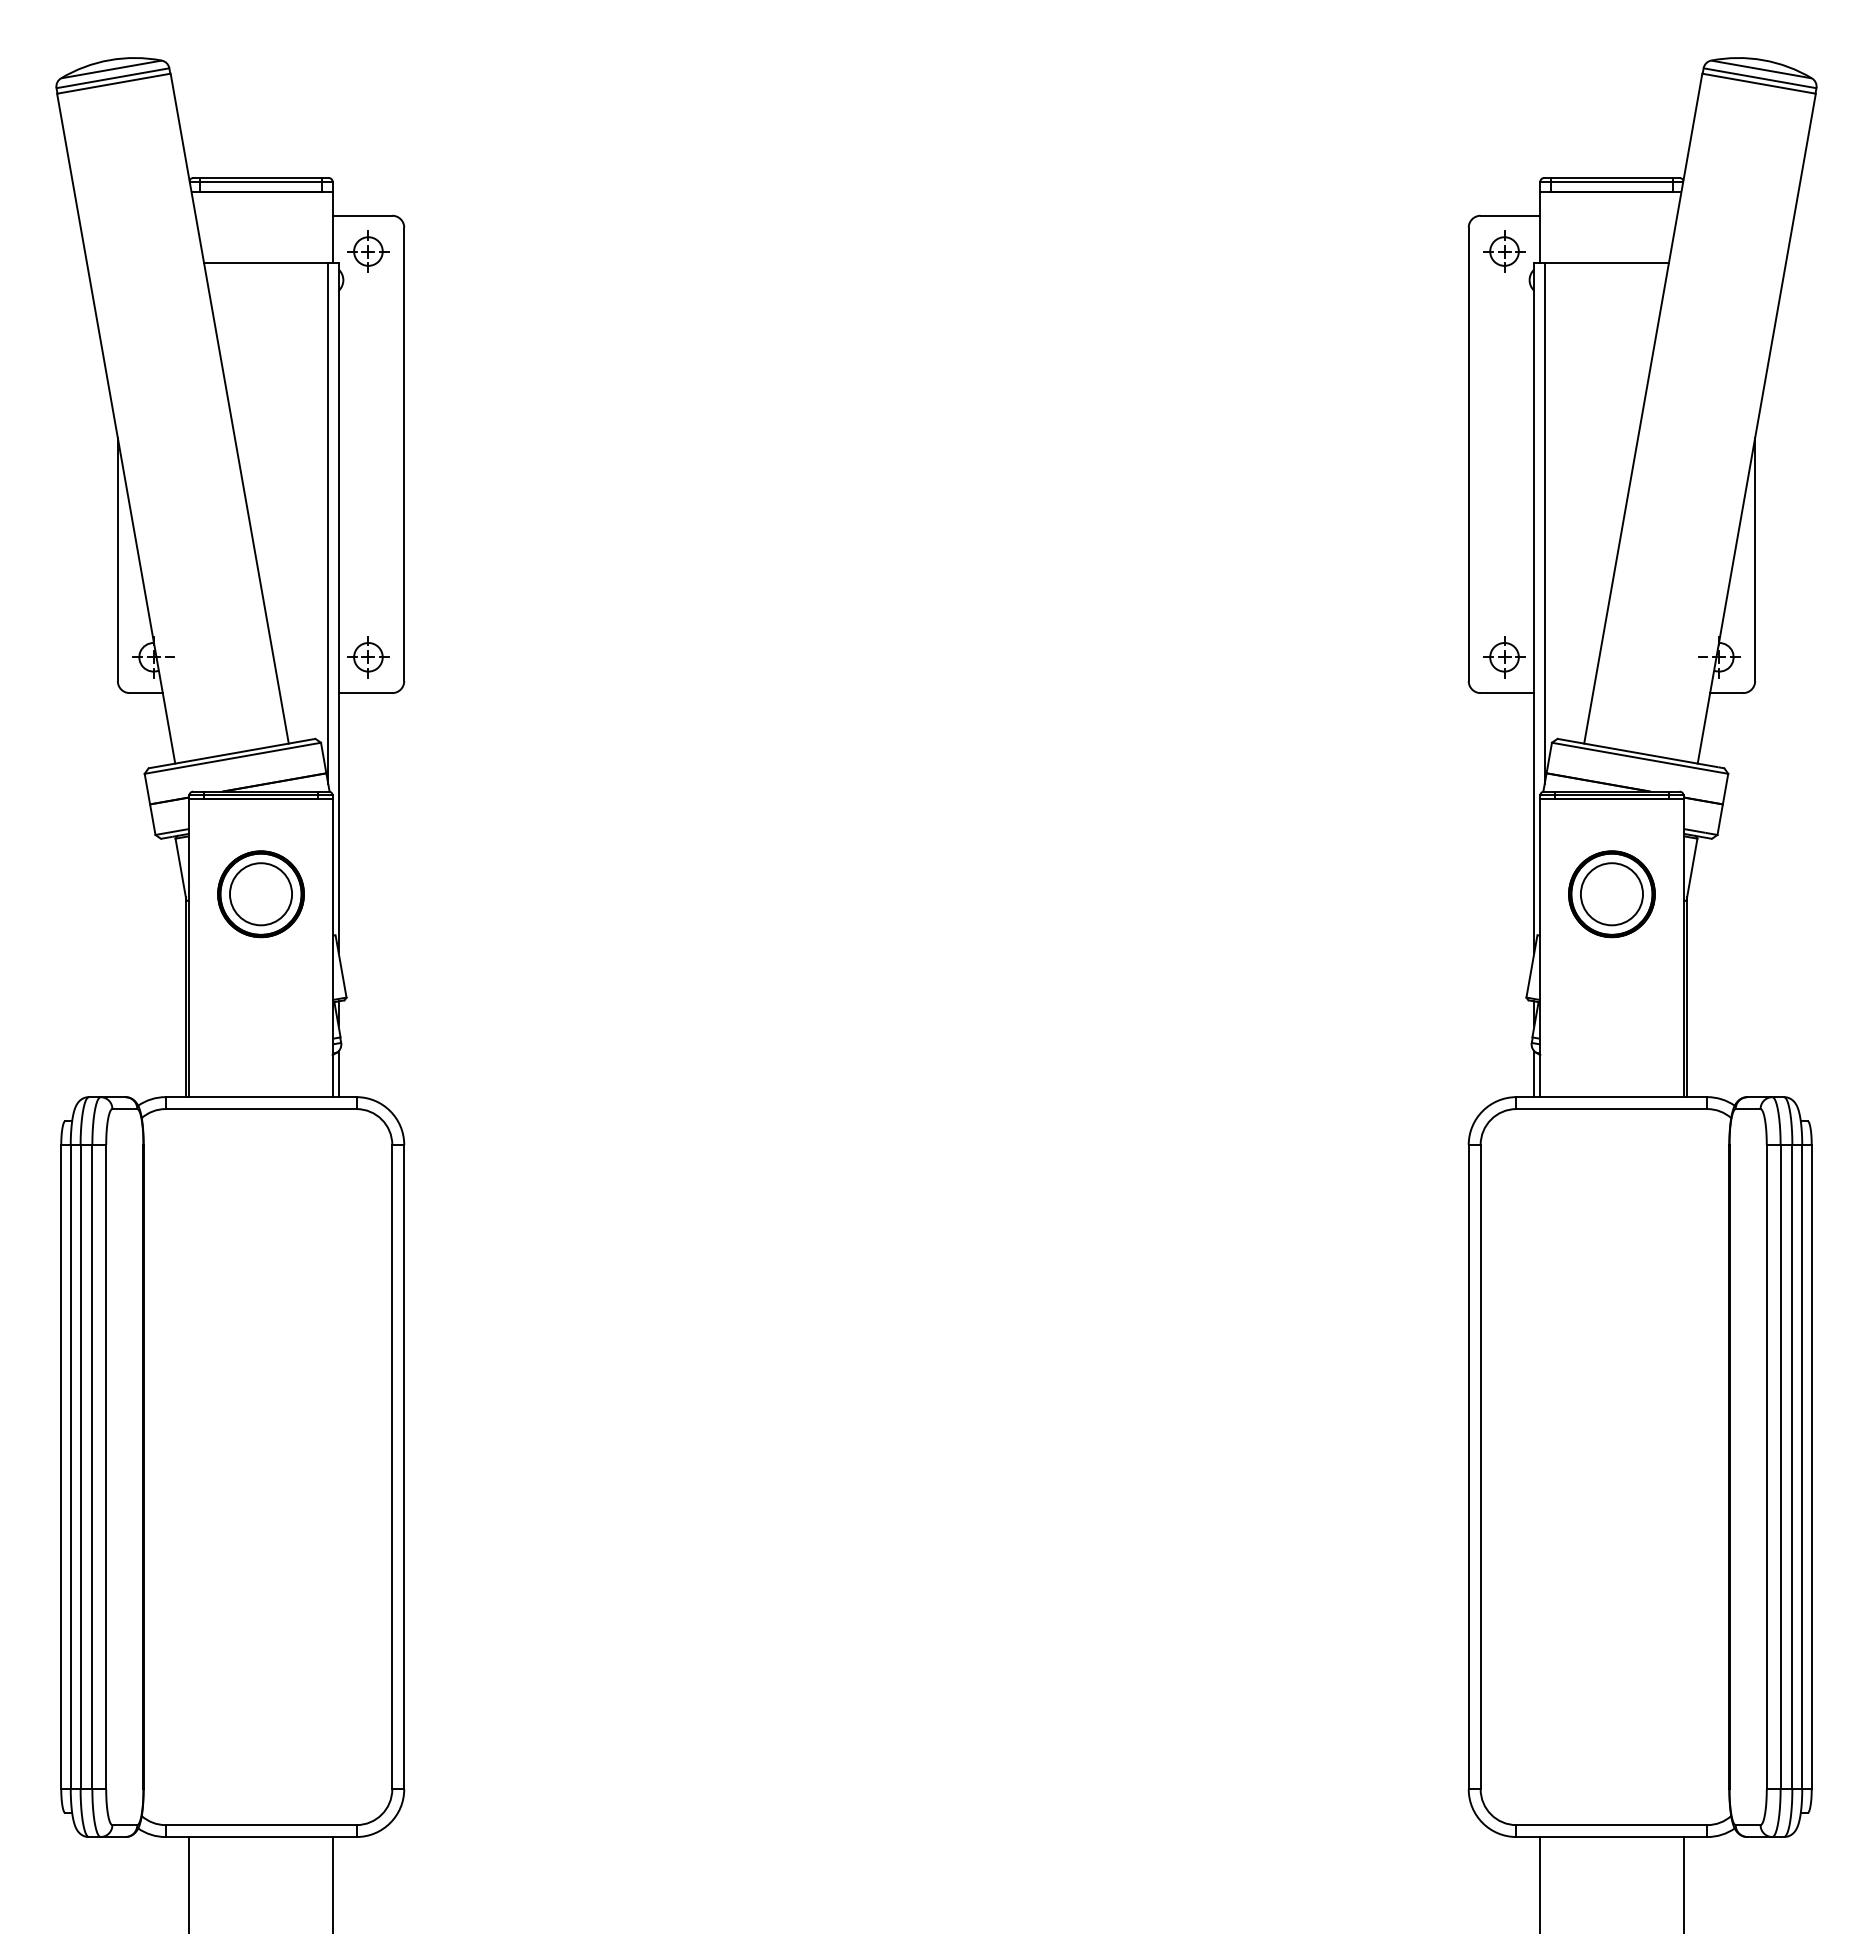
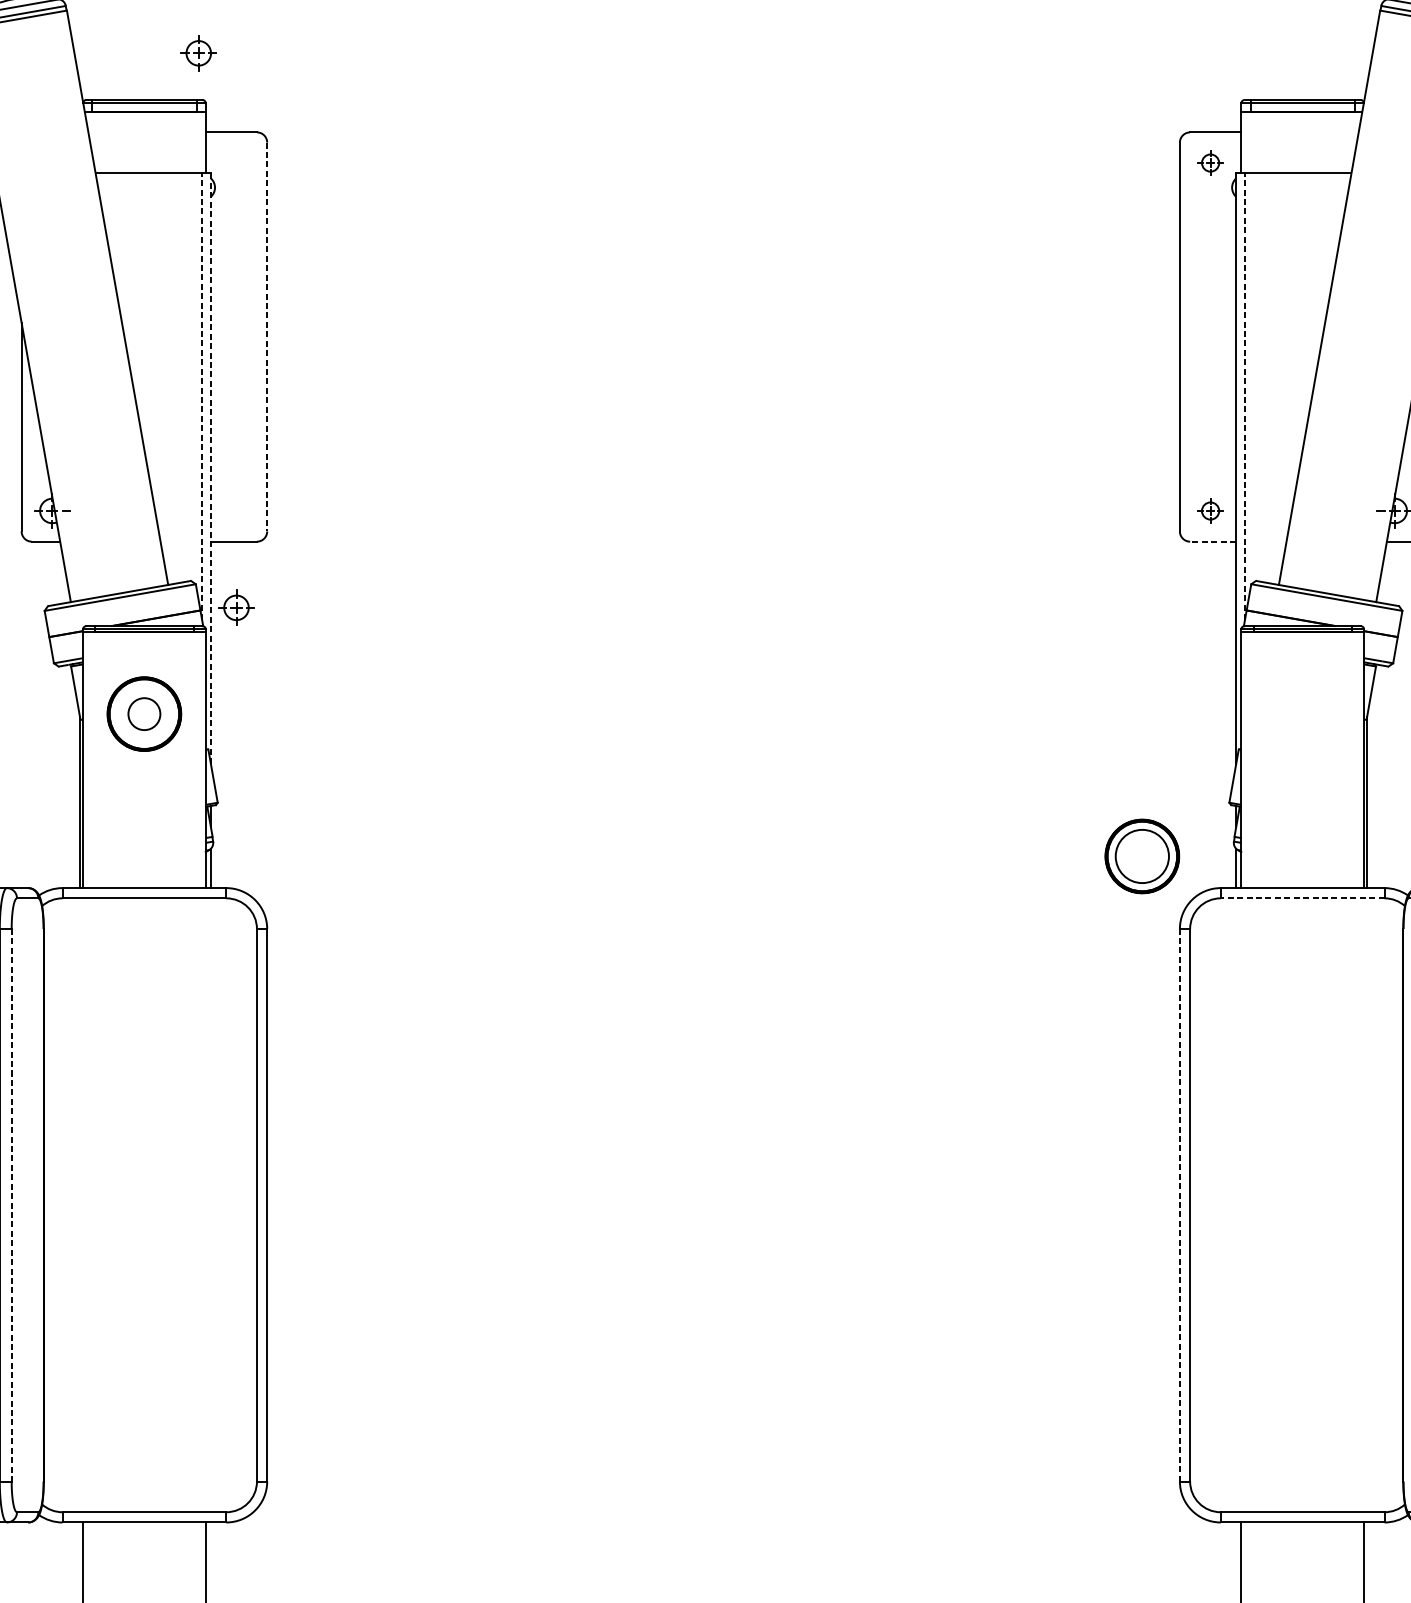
part: (368, 251) -> (198, 53), moved
part: (1504, 251) -> (1210, 163), size x0.7
line: (404, 454) -> (267, 337), solid -> dashed
line: (328, 523) -> (202, 396), solid -> dashed
line: (1544, 523) -> (1244, 396), solid -> dashed
line: (338, 608) -> (210, 469), solid -> dashed
part: (368, 657) -> (236, 608), moved
part: (1504, 657) -> (1210, 511), size x0.7
line: (1507, 693) -> (1213, 542), solid -> dashed
circle: (260, 894) -> (143, 714), size x0.6
part: (1611, 894) -> (1141, 856), moved
line: (1611, 1109) -> (1302, 898), solid -> dashed
line: (1468, 1466) -> (1179, 1204), solid -> dashed
line: (106, 1467) -> (11, 1205), solid -> dashed

